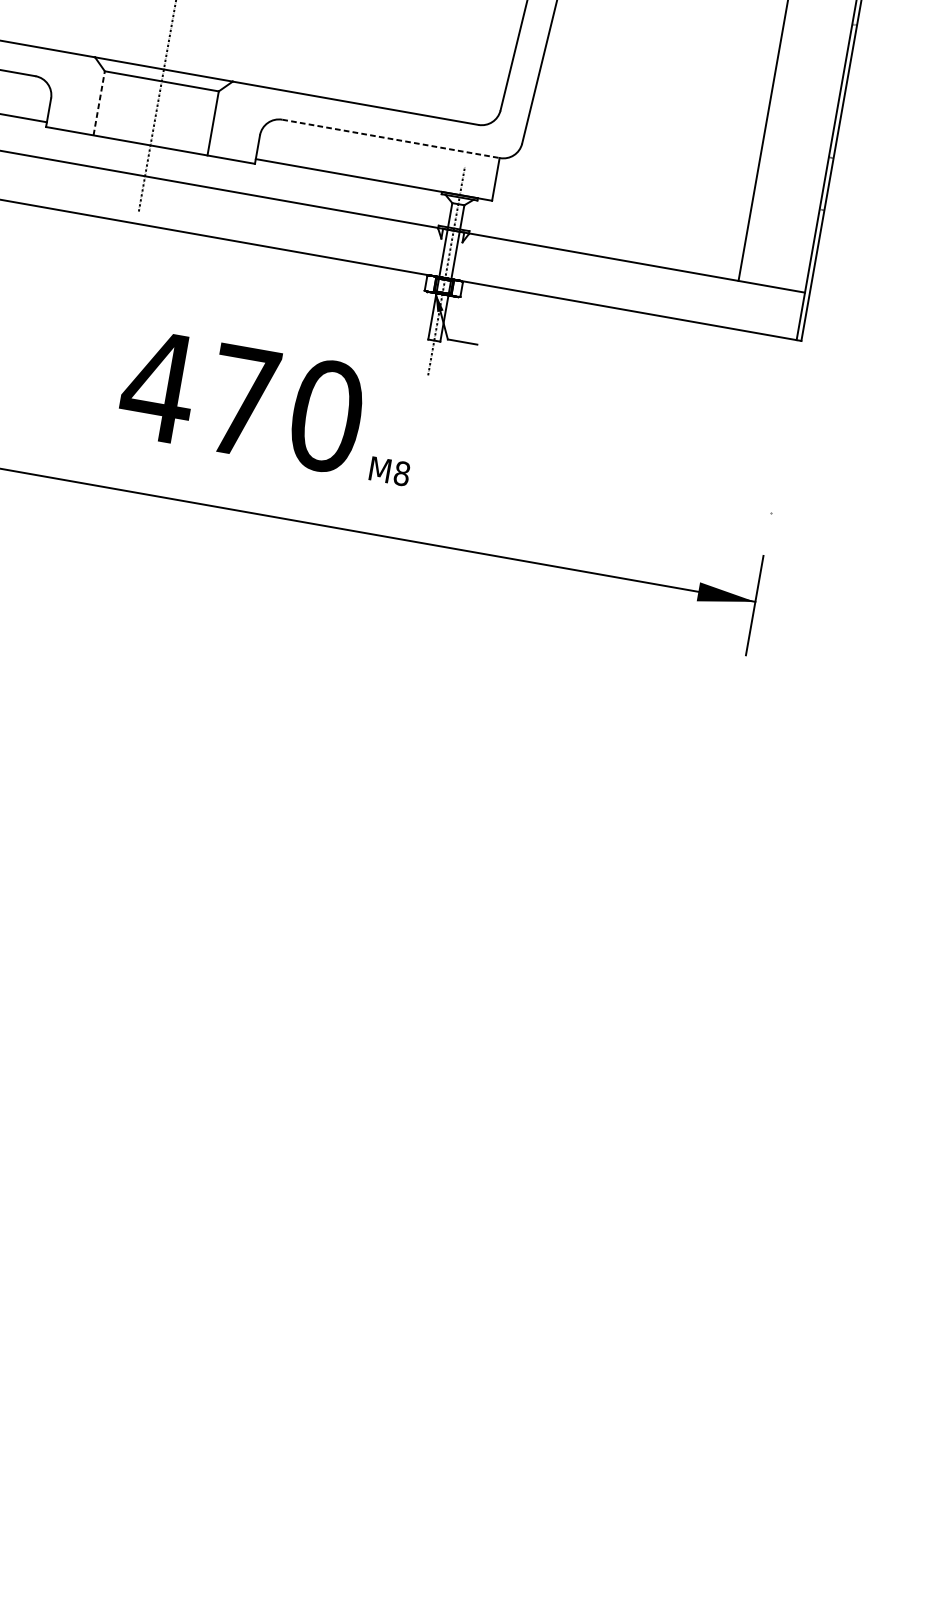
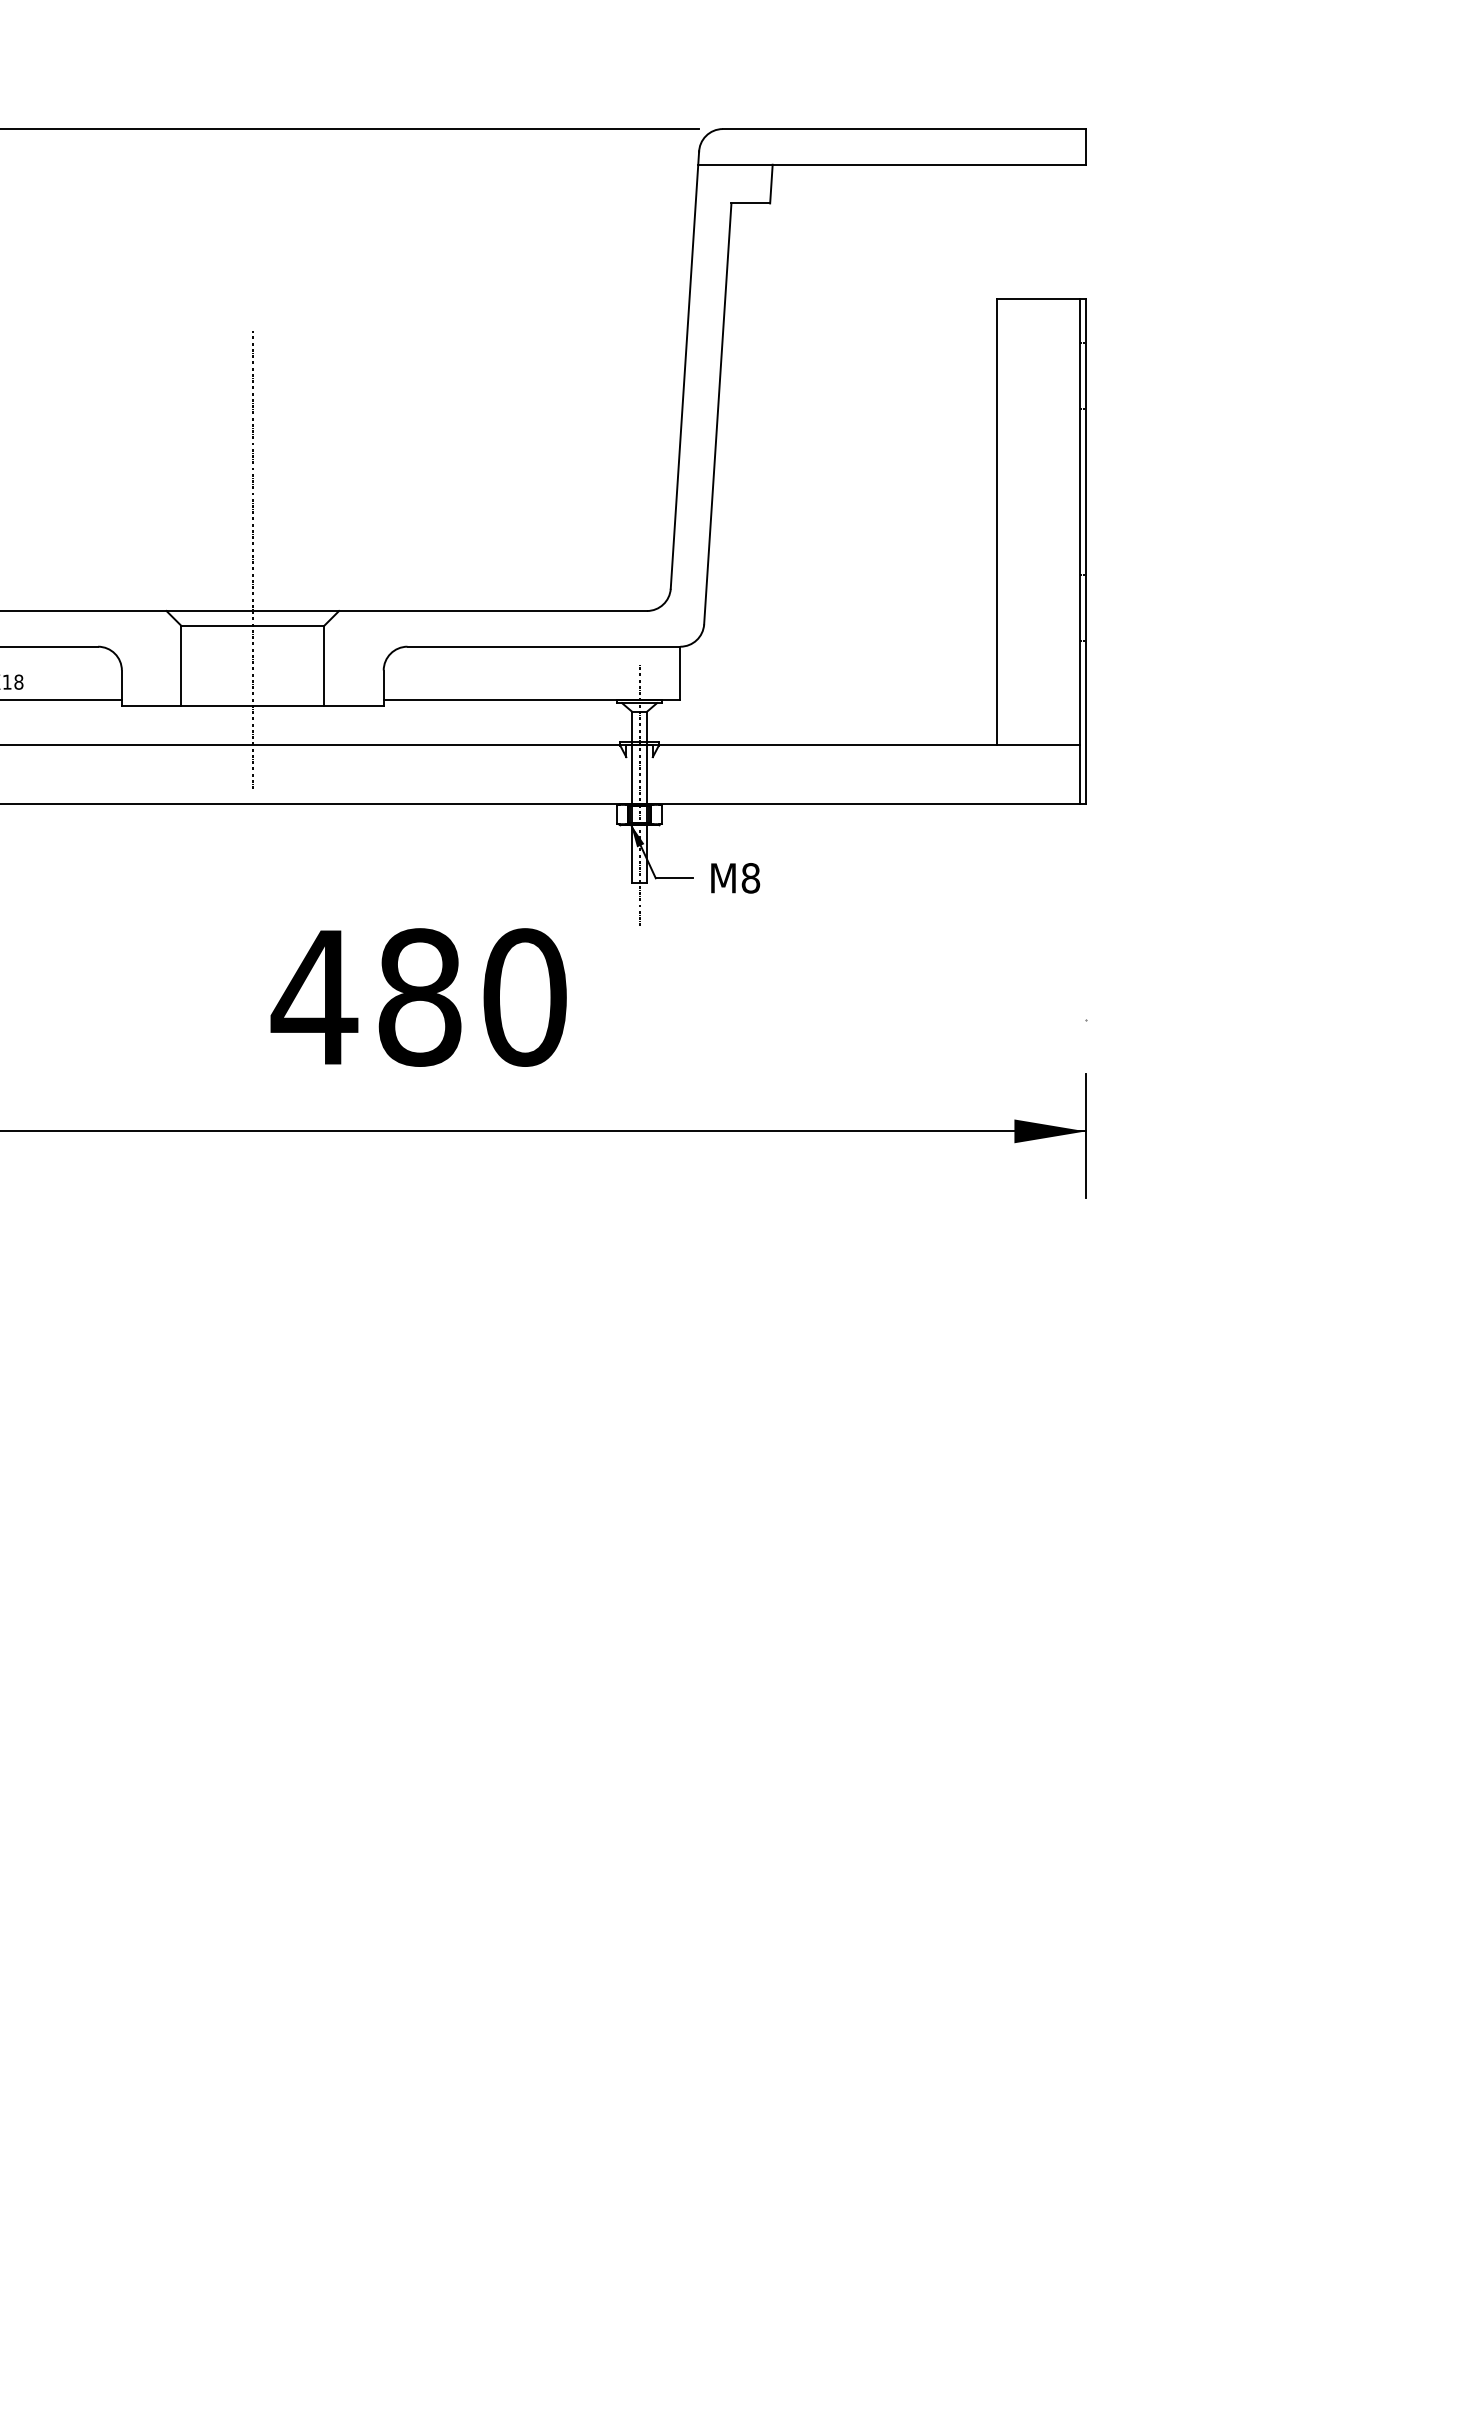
line: (99, 102) -> (181, 665), dashed -> solid
line: (391, 138) -> (544, 646), dashed -> solid
text: (242, 401) -> (419, 997), 470 -> 480
text: (389, 471) -> (735, 878), moved

